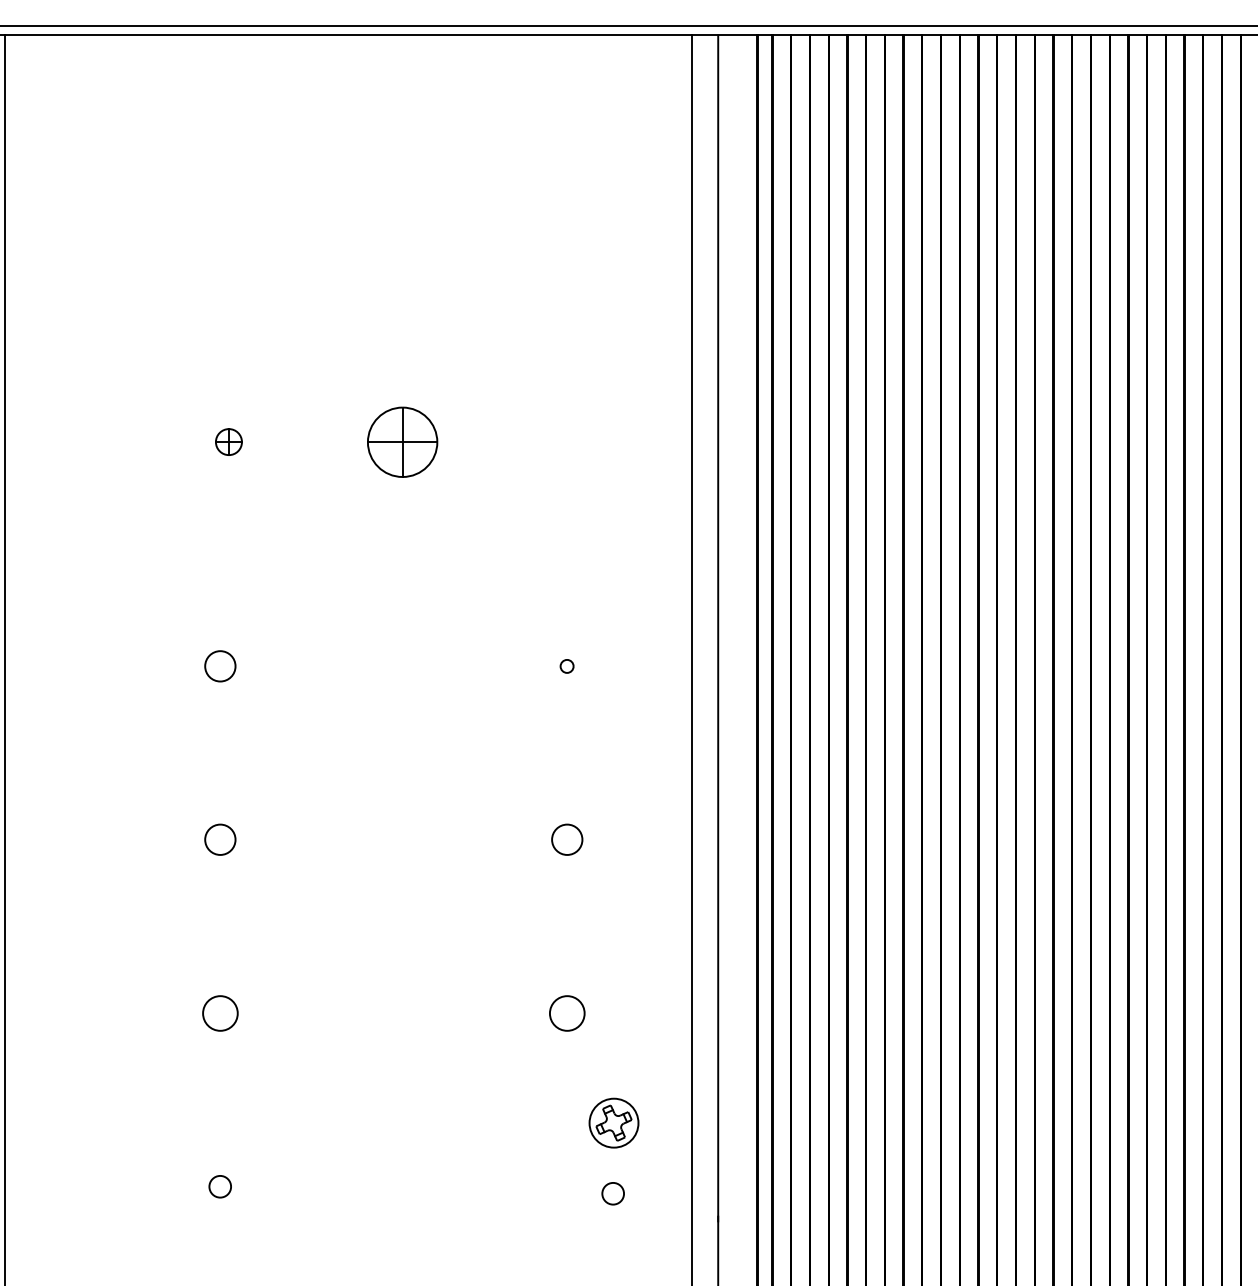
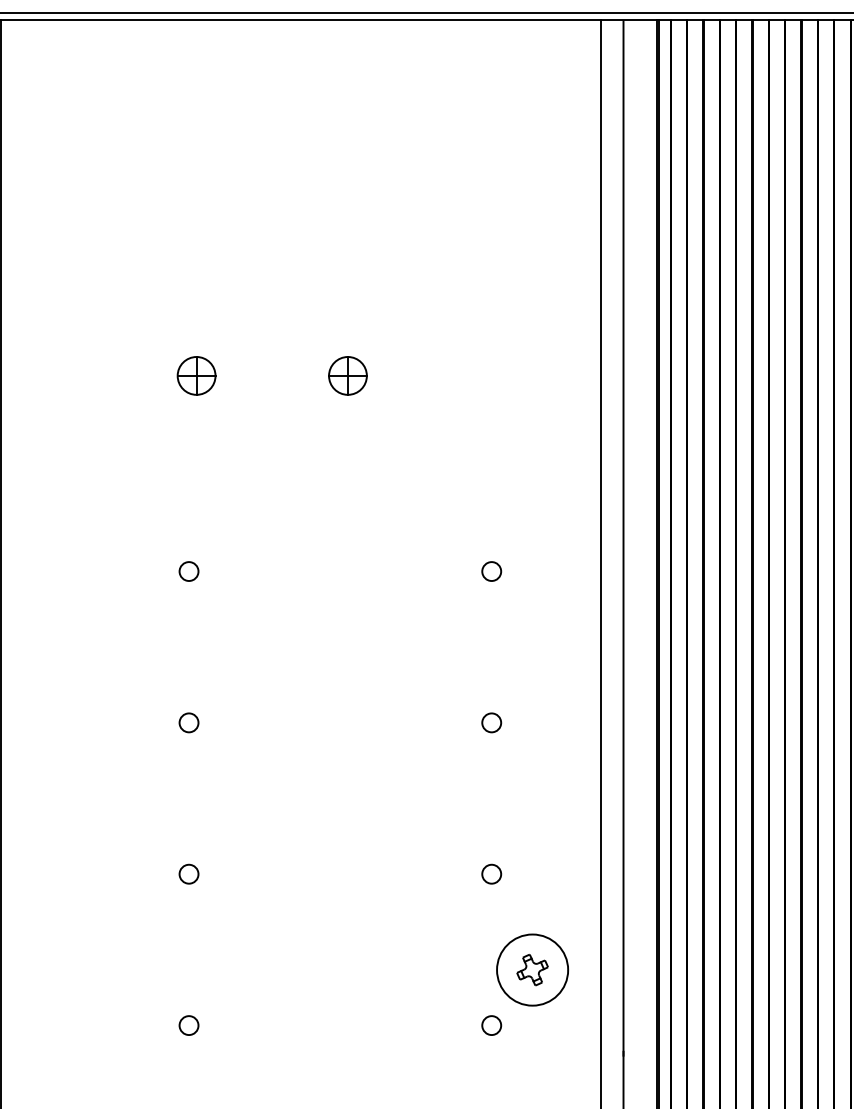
part: (228, 441) -> (196, 375), size x1.67
part: (401, 441) -> (347, 375), size x0.62
circle: (219, 666) -> (188, 571), size x0.71
circle: (566, 666) -> (491, 571), size x1.67
circle: (219, 839) -> (188, 722), size x0.71
circle: (566, 839) -> (491, 722), size x0.71
circle: (219, 1012) -> (188, 873), size x0.62
circle: (566, 1012) -> (491, 873), size x0.62
circle: (613, 1122) -> (532, 969), size x1.67
circle: (612, 1193) -> (491, 1025), moved

